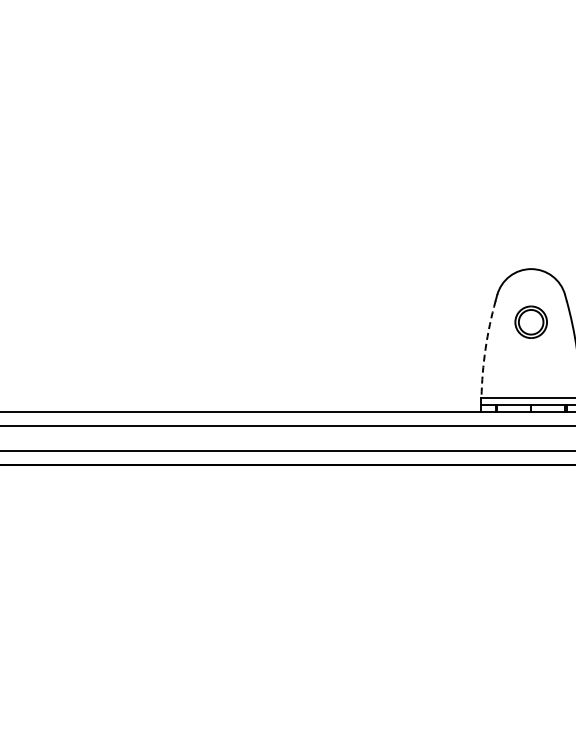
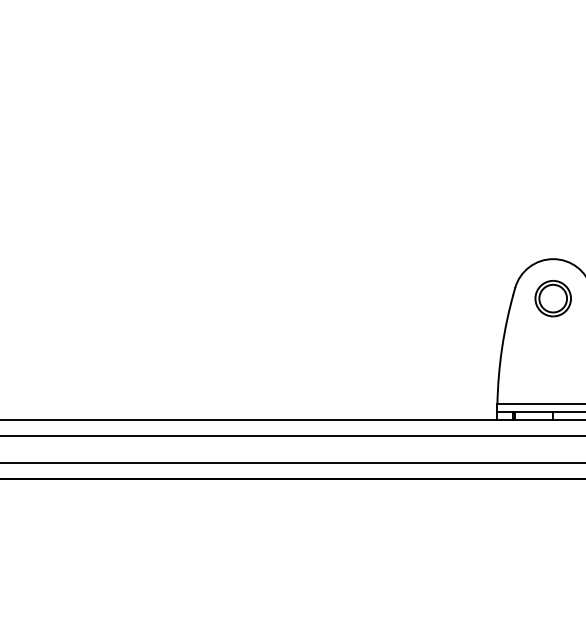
part: (530, 321) -> (552, 297), moved
arc: (485, 349) -> (501, 349), dashed -> solid

